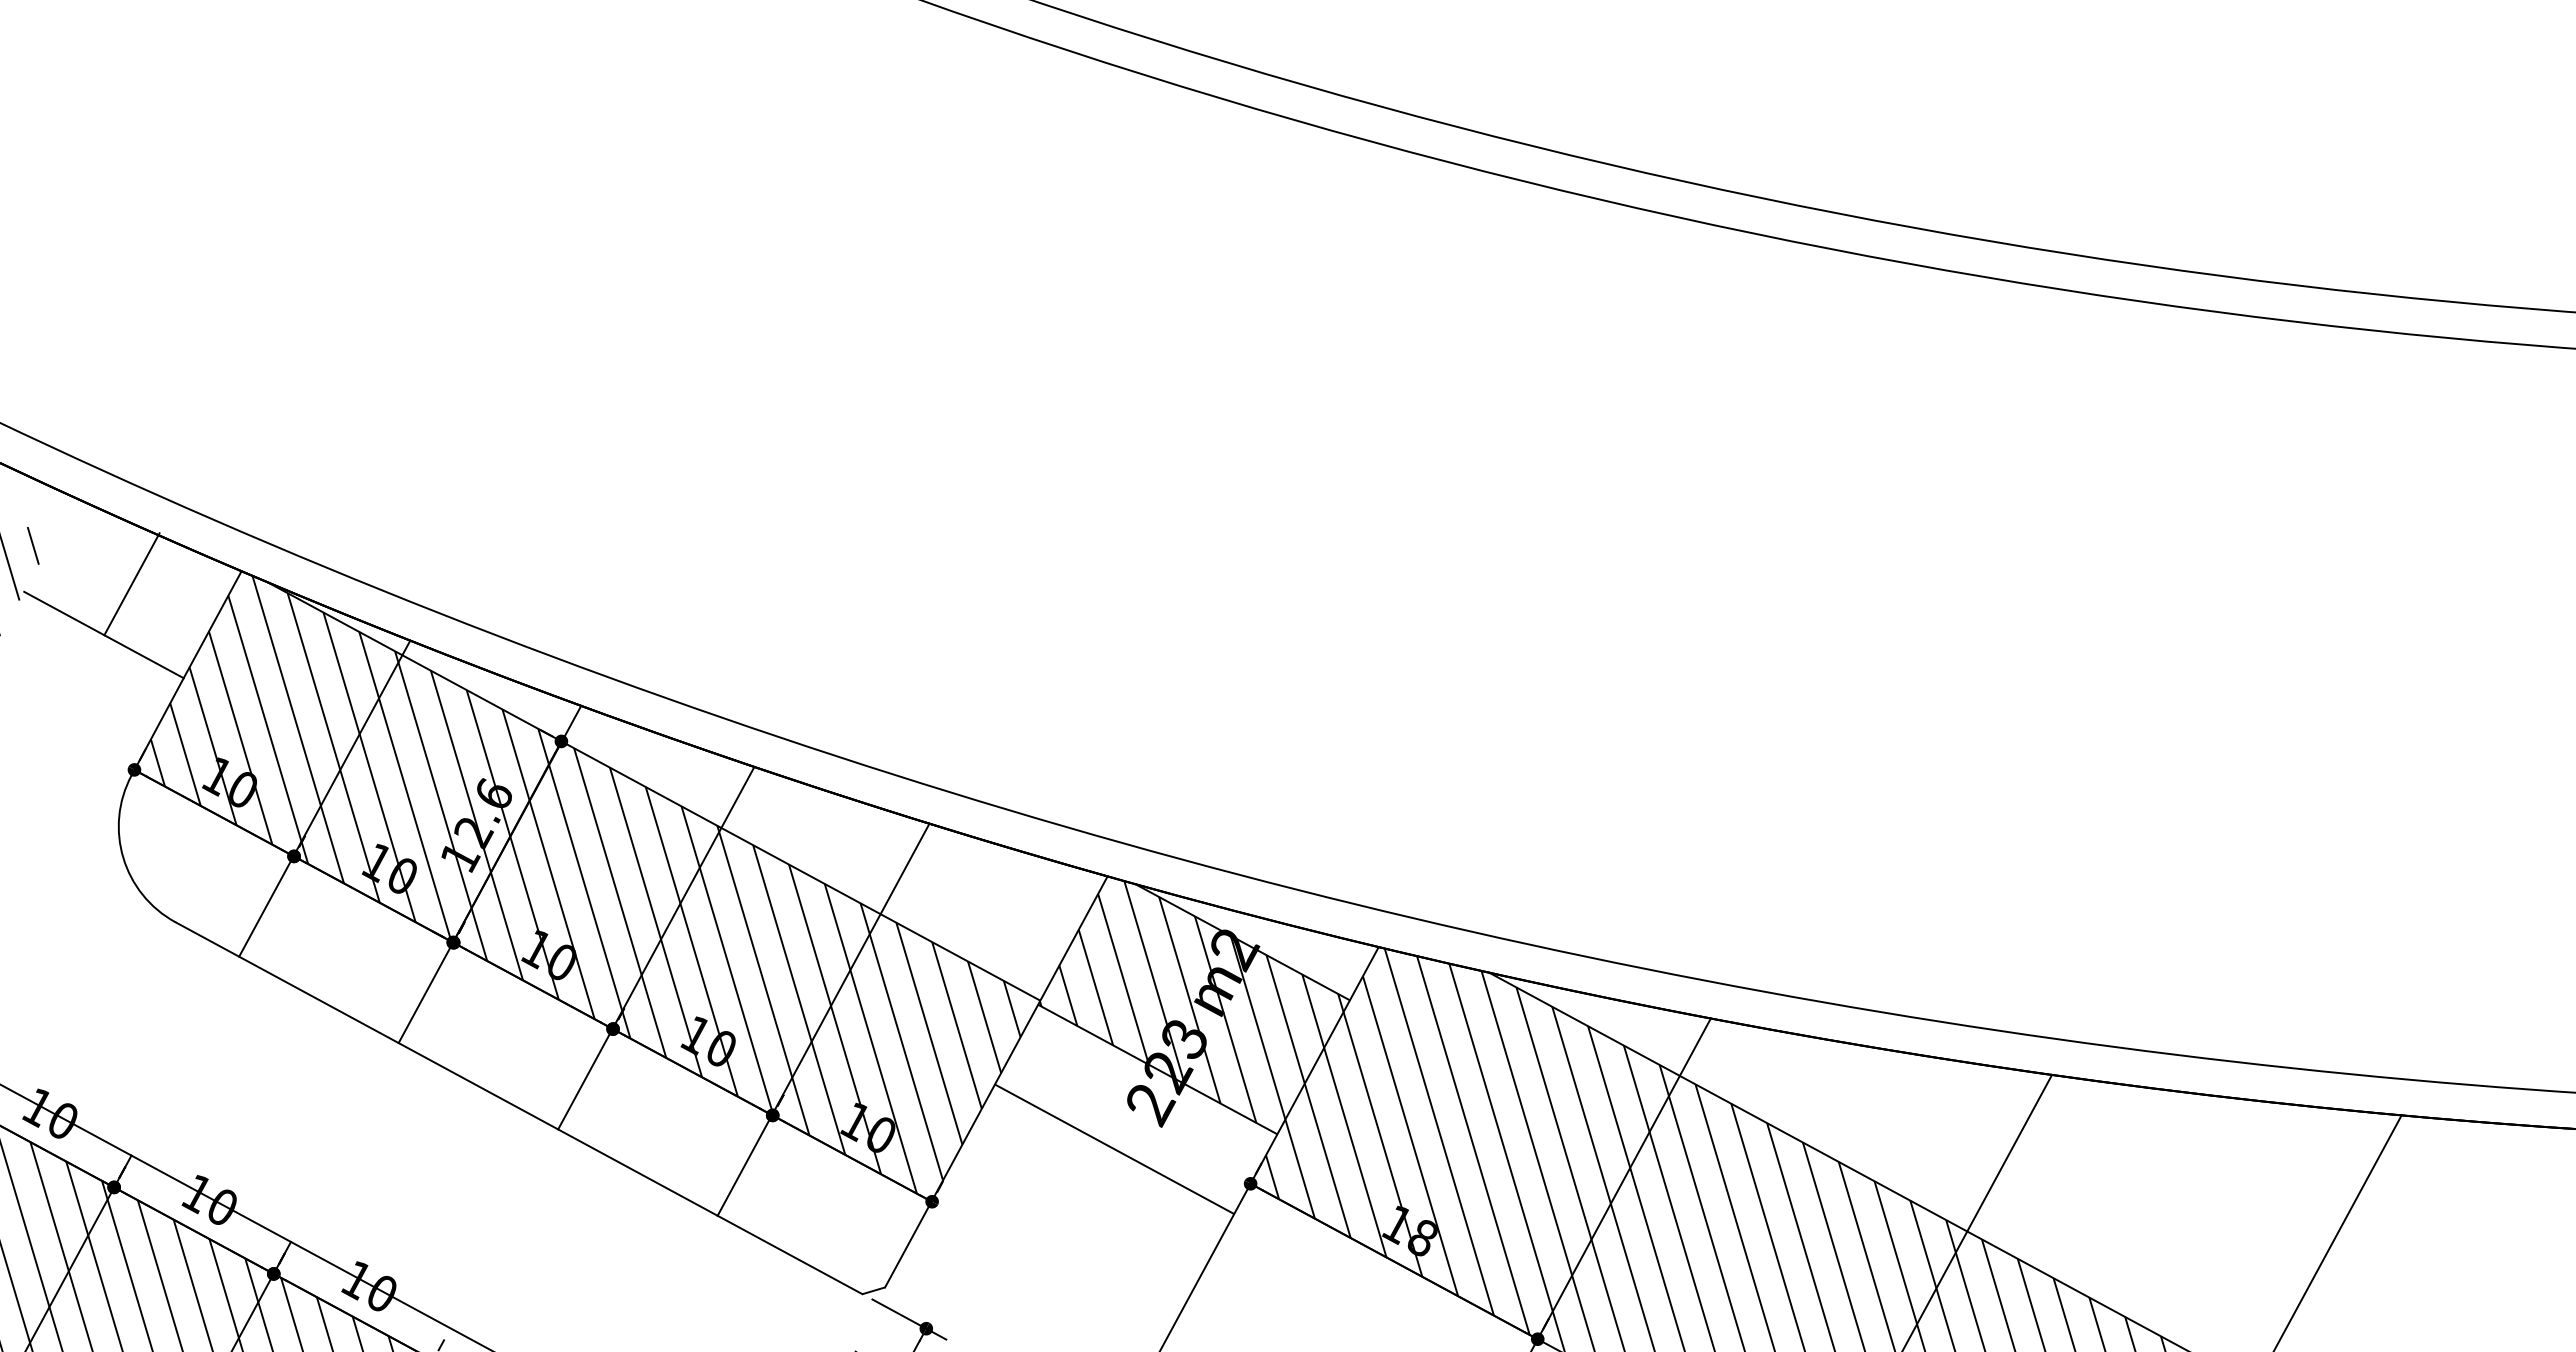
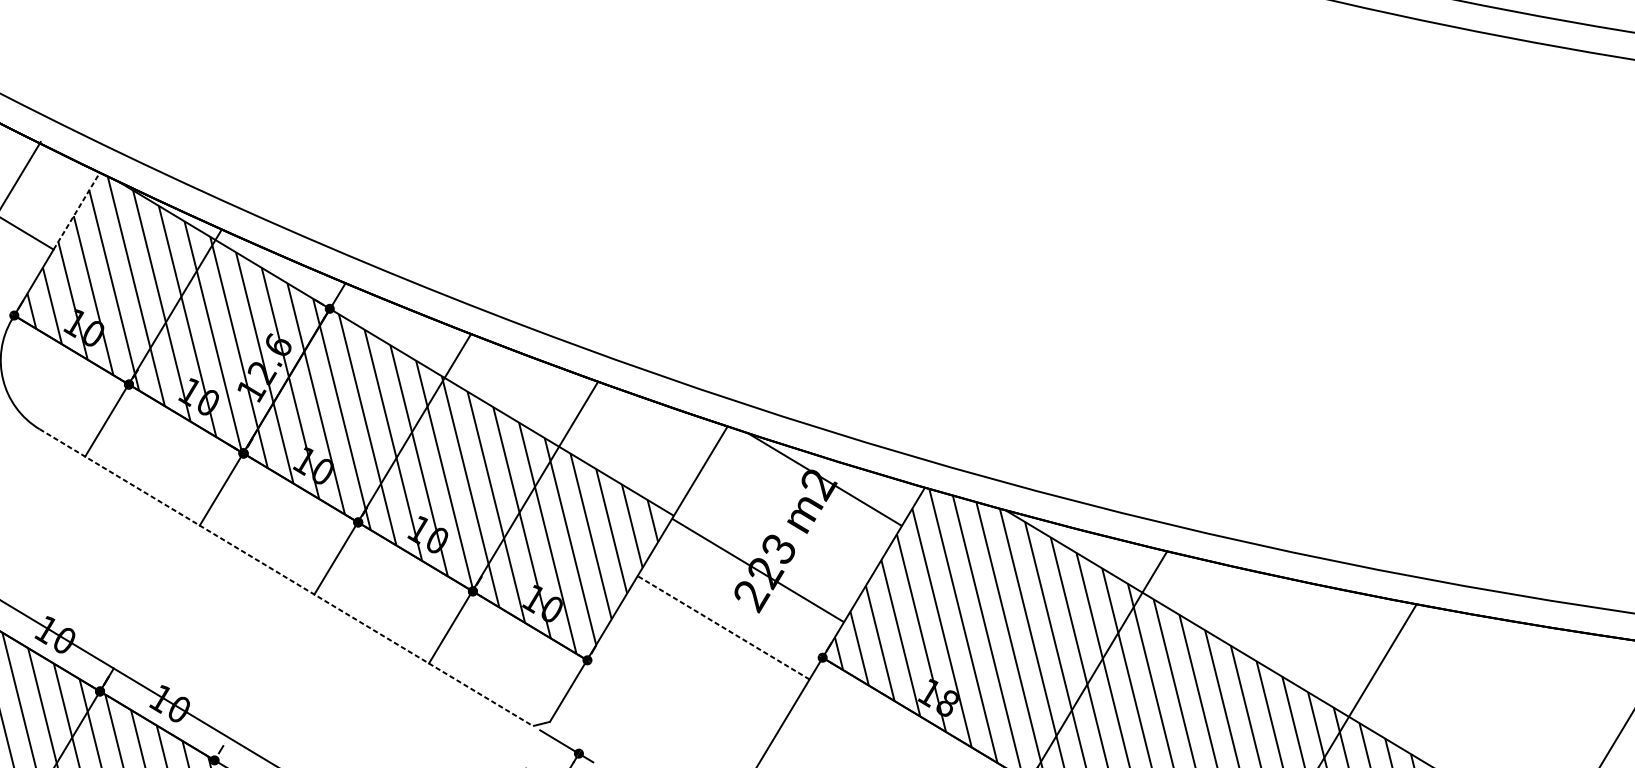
line: (212, 624) -> (76, 211), solid -> dashed
hatch: (1191, 1001) -> (785, 521), removed
line: (519, 1108) -> (286, 577), solid -> dashed
line: (1114, 1149) -> (723, 627), solid -> dashed

